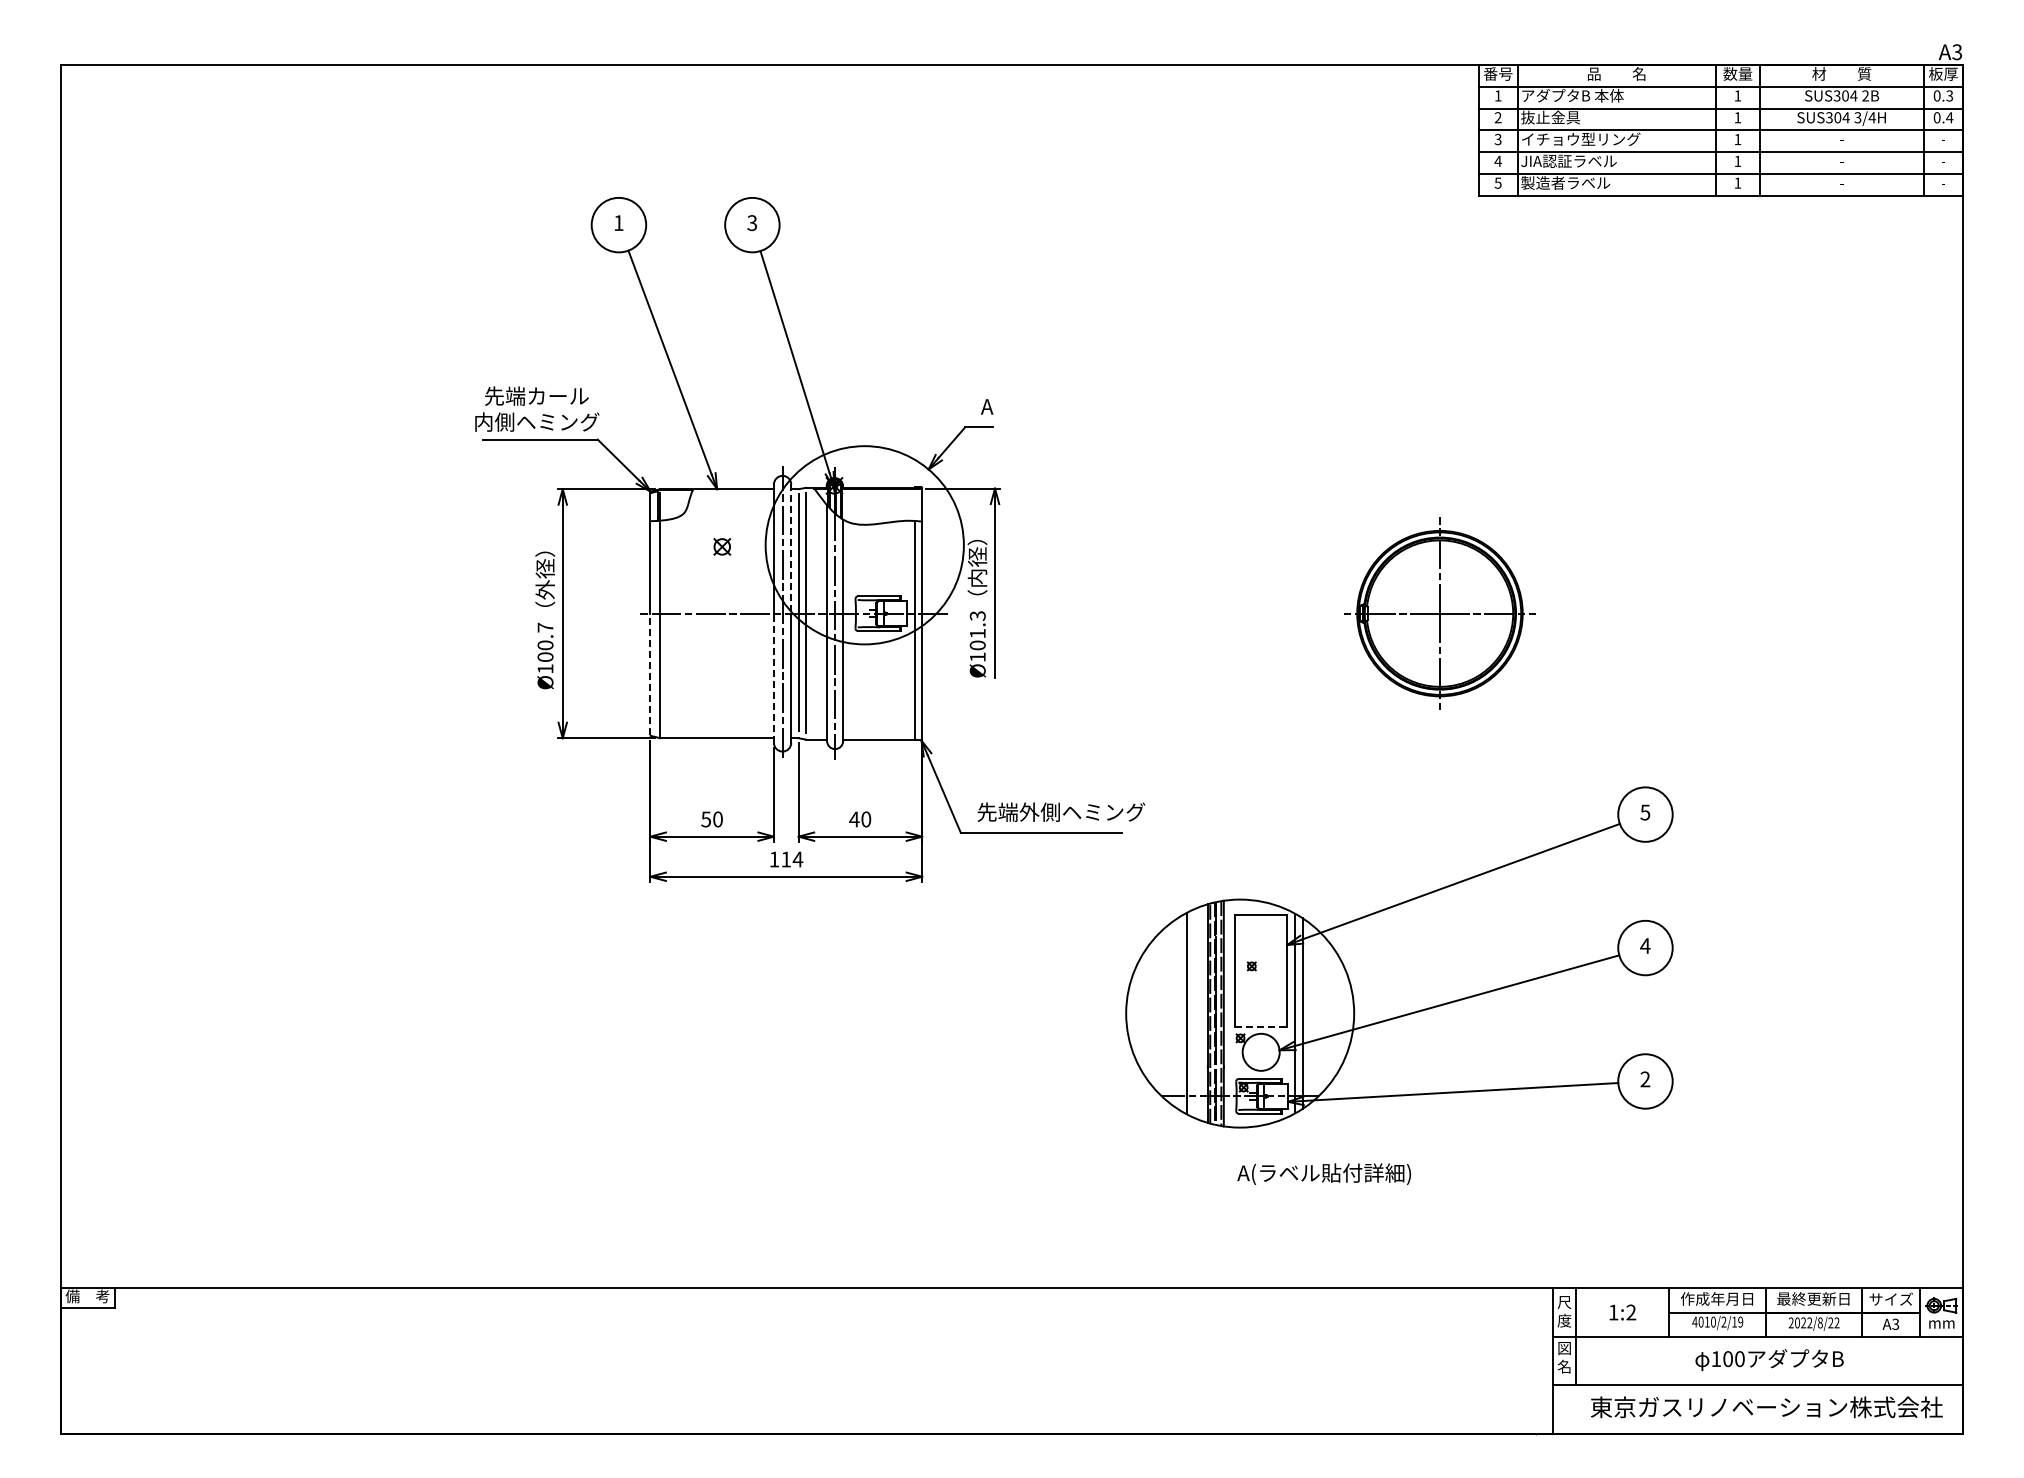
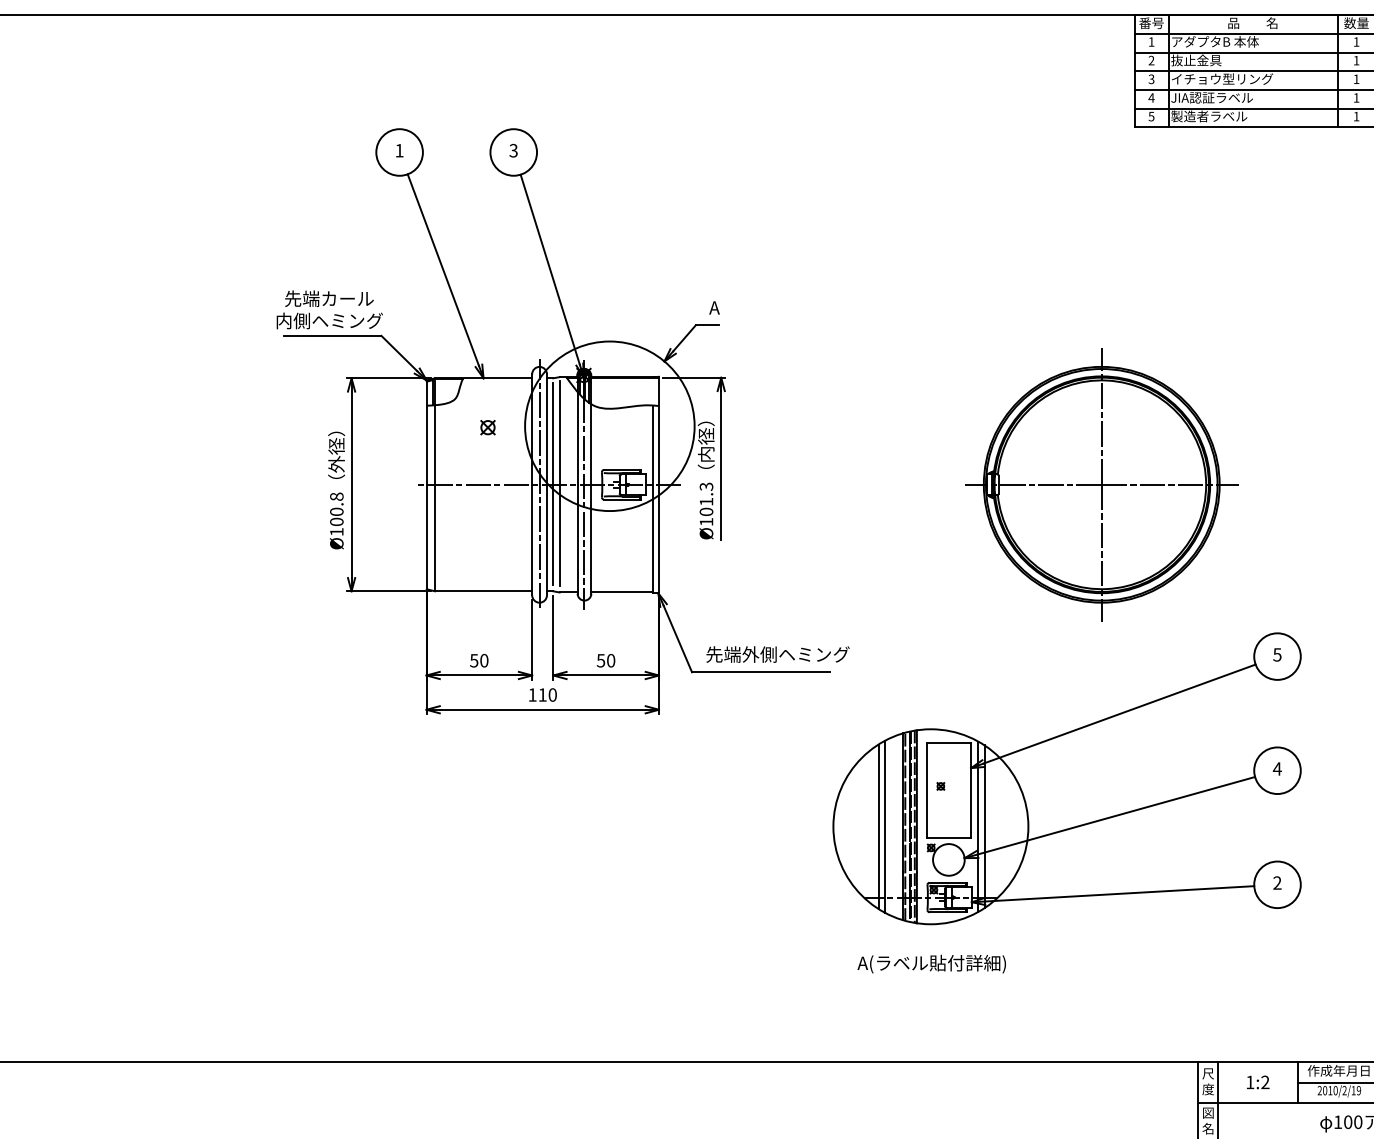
line: (791, 549) -> (547, 429), dashed -> solid
part: (1439, 613) -> (1101, 484), size x1.67
text: (545, 627) -> (336, 496), Ø100.7 -> Ø100.8
line: (650, 674) -> (426, 536), dashed -> solid
line: (773, 678) -> (531, 540), dashed -> solid
text: (854, 819) -> (601, 660), 40 -> 50
text: (797, 859) -> (552, 695), 114 -> 110
line: (1179, 1013) -> (879, 826), added
line: (1261, 1026) -> (949, 837), dashed -> solid
text: (1323, 1173) -> (931, 963), moved
text: (1694, 1321) -> (1319, 1090), 4010/2/19 -> 2010/2/19

